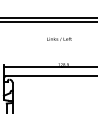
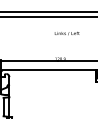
text: (58, 39) -> (66, 33), moved

